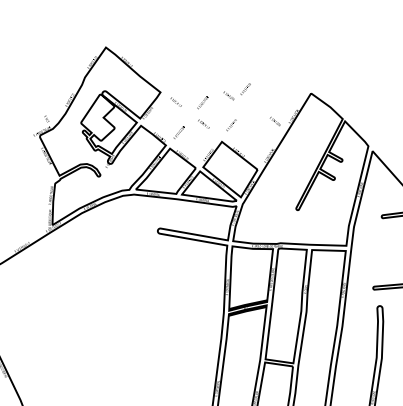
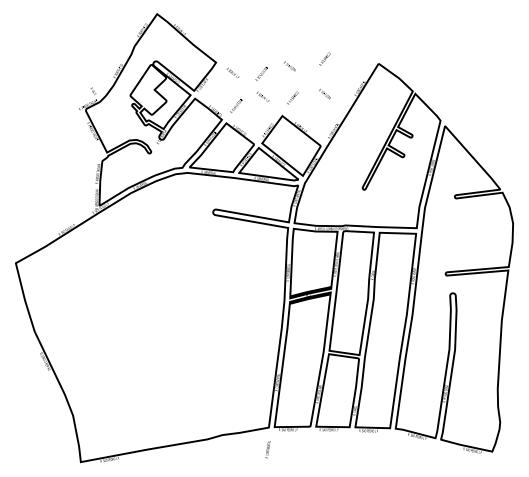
text: (245, 88) -> (324, 58), moved
text: (274, 121) -> (324, 94), moved

